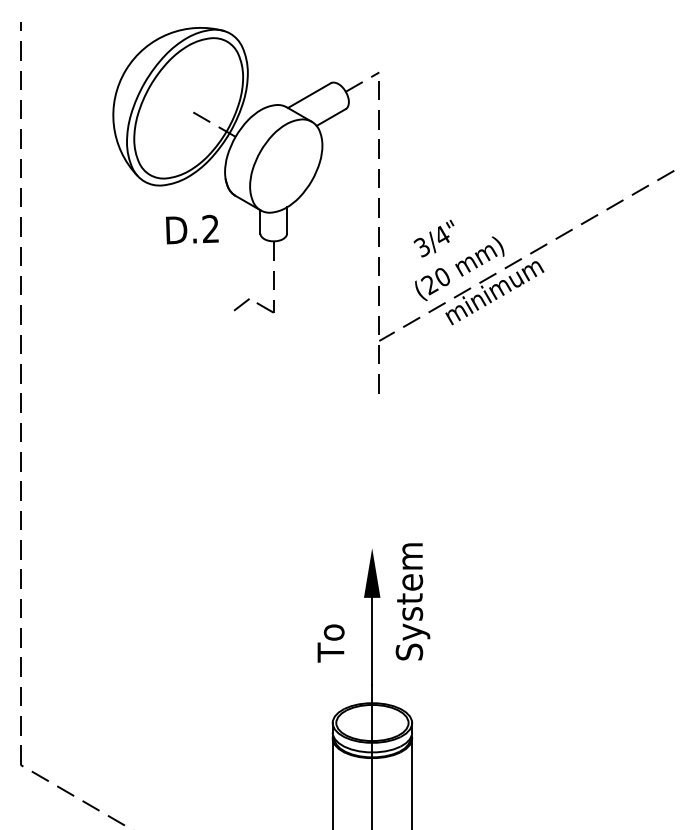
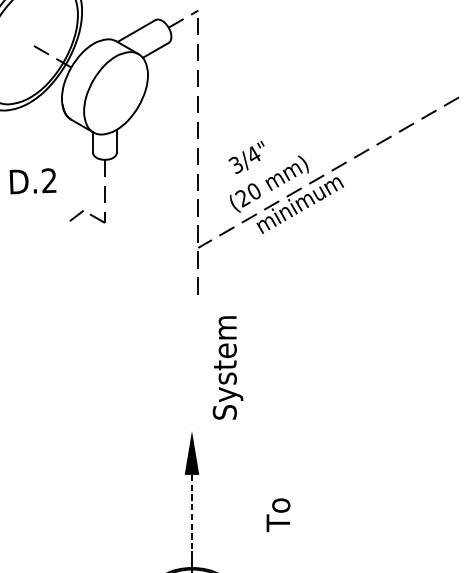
text: (192, 229) -> (33, 181), moved
text: (412, 601) -> (227, 367), moved
line: (372, 641) -> (192, 513), solid -> dashed
text: (330, 643) -> (277, 515), moved

